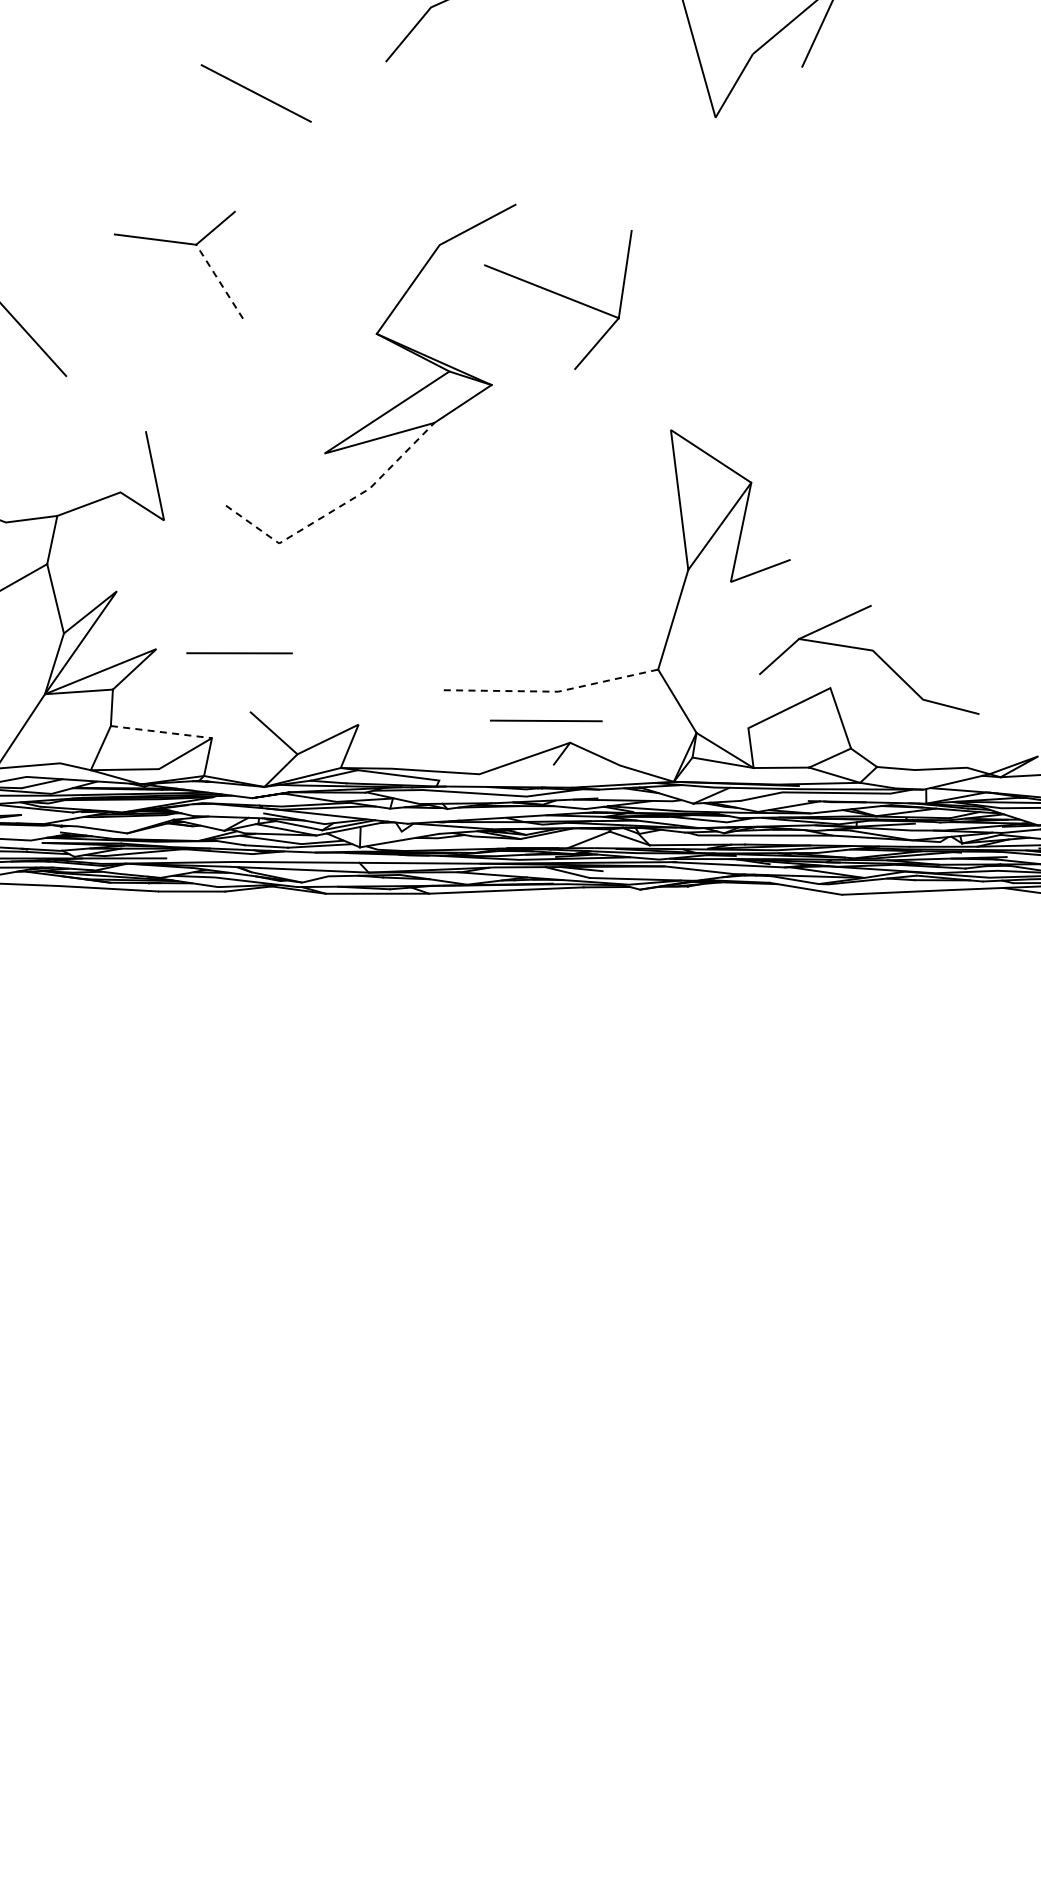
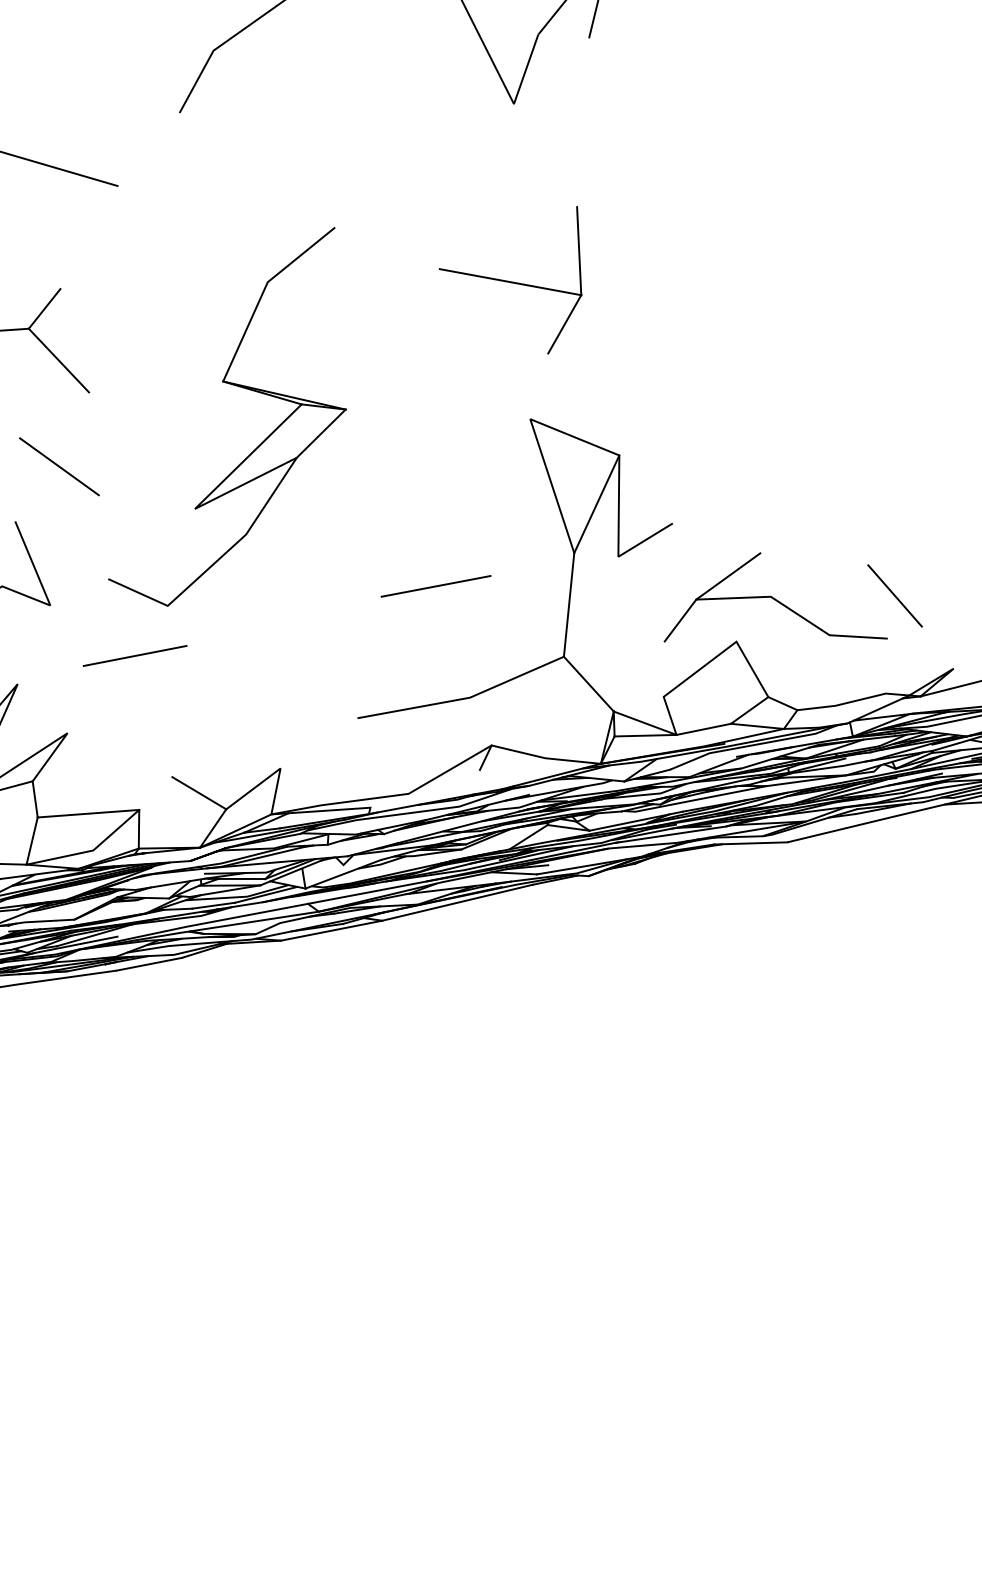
line: (219, 281) -> (58, 360), dashed -> solid
part: (558, 300) -> (518, 289), moved
line: (199, 385) -> (59, 466), added
line: (336, 508) -> (217, 560), dashed -> solid
line: (239, 653) -> (135, 656), moved
line: (994, 673) -> (894, 595), added
line: (553, 691) -> (465, 698), dashed -> solid
line: (546, 720) -> (436, 585), moved
line: (161, 732) -> (88, 814), dashed -> solid

